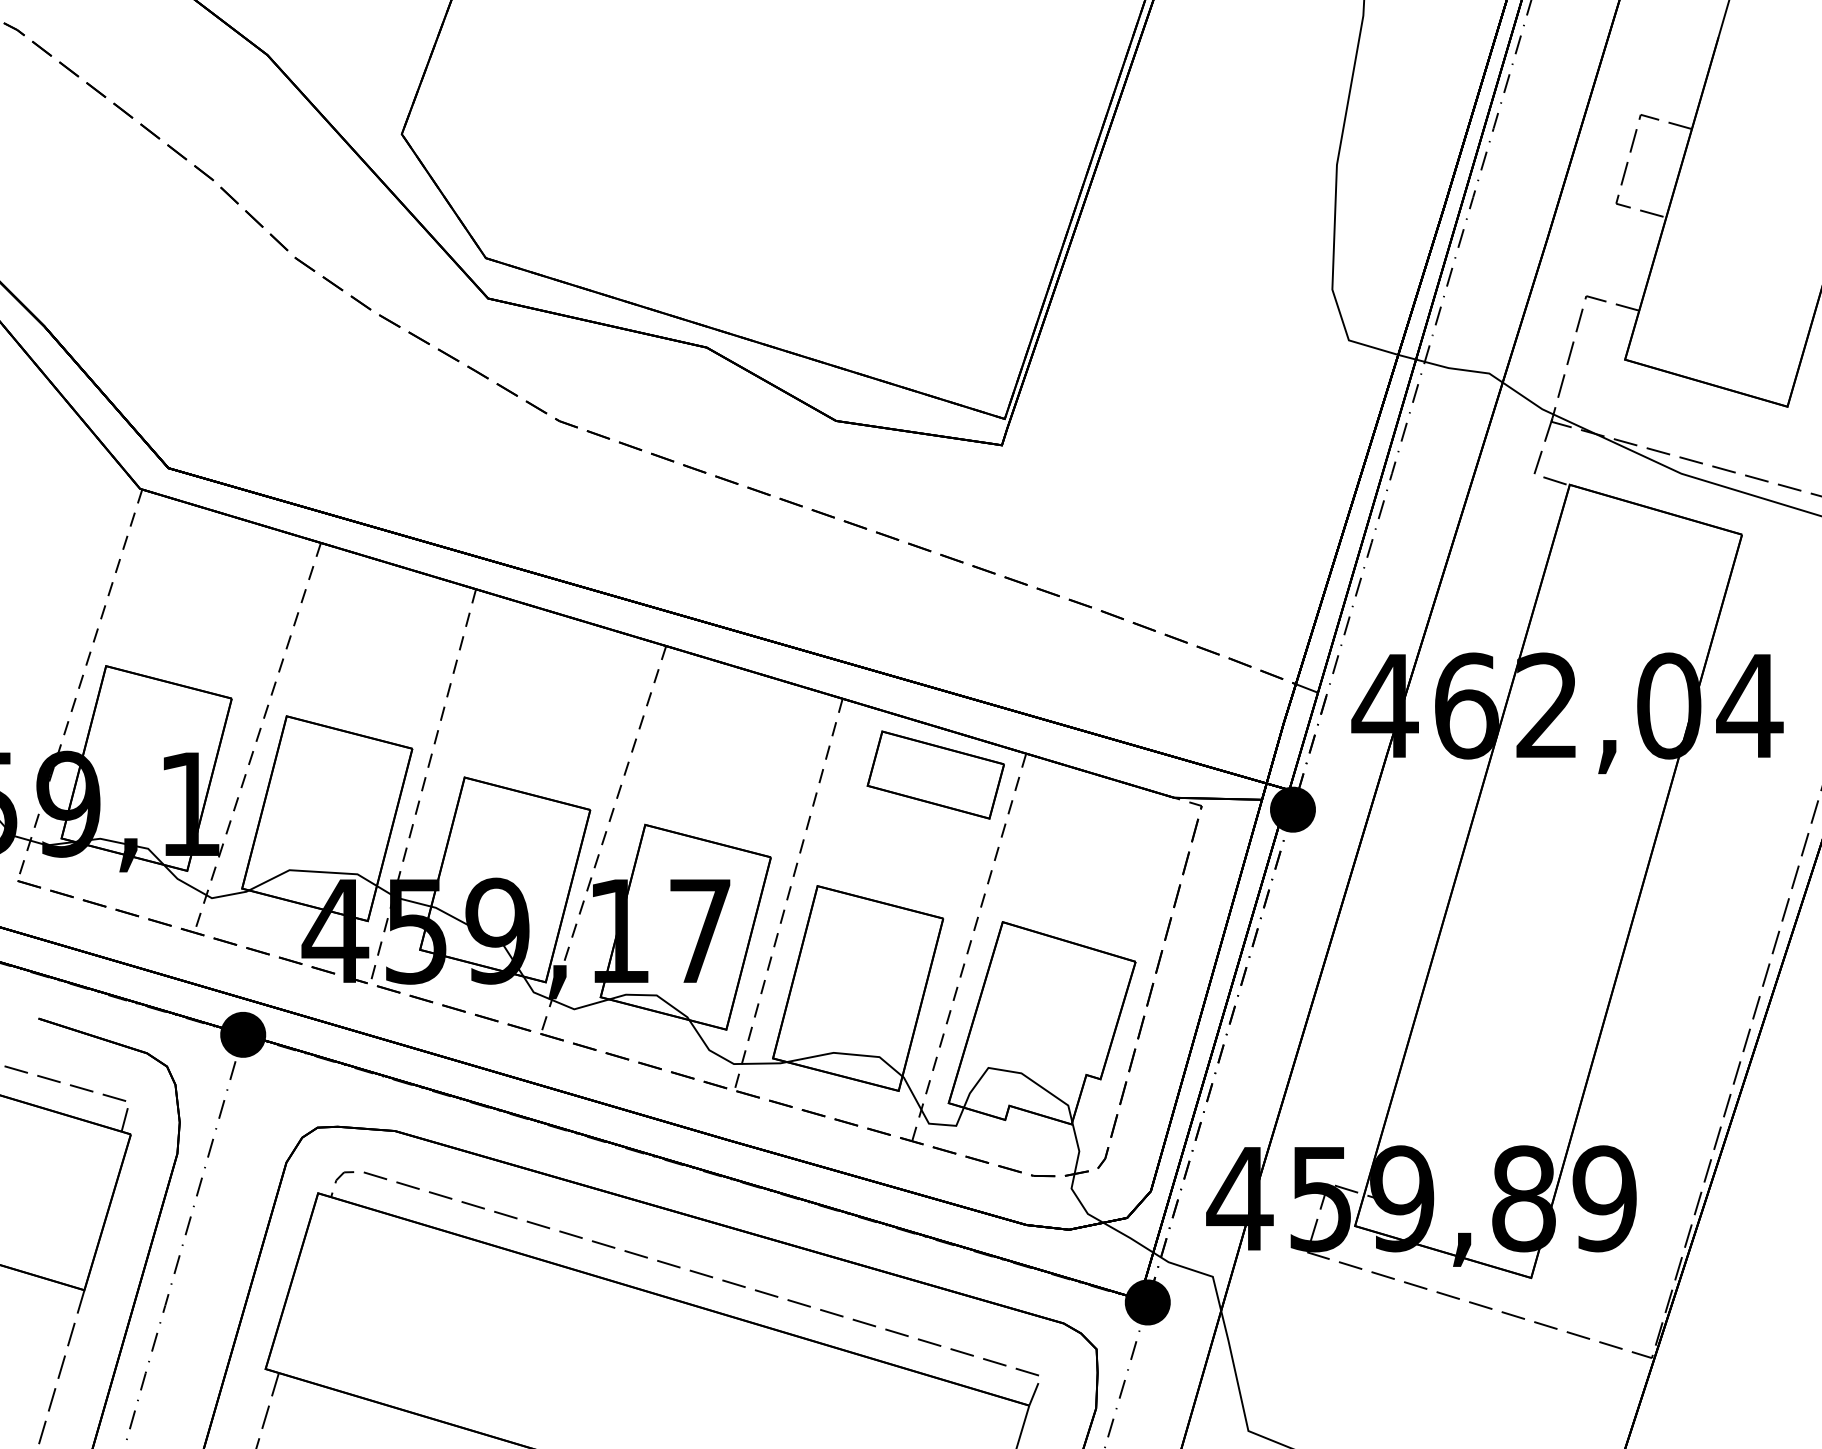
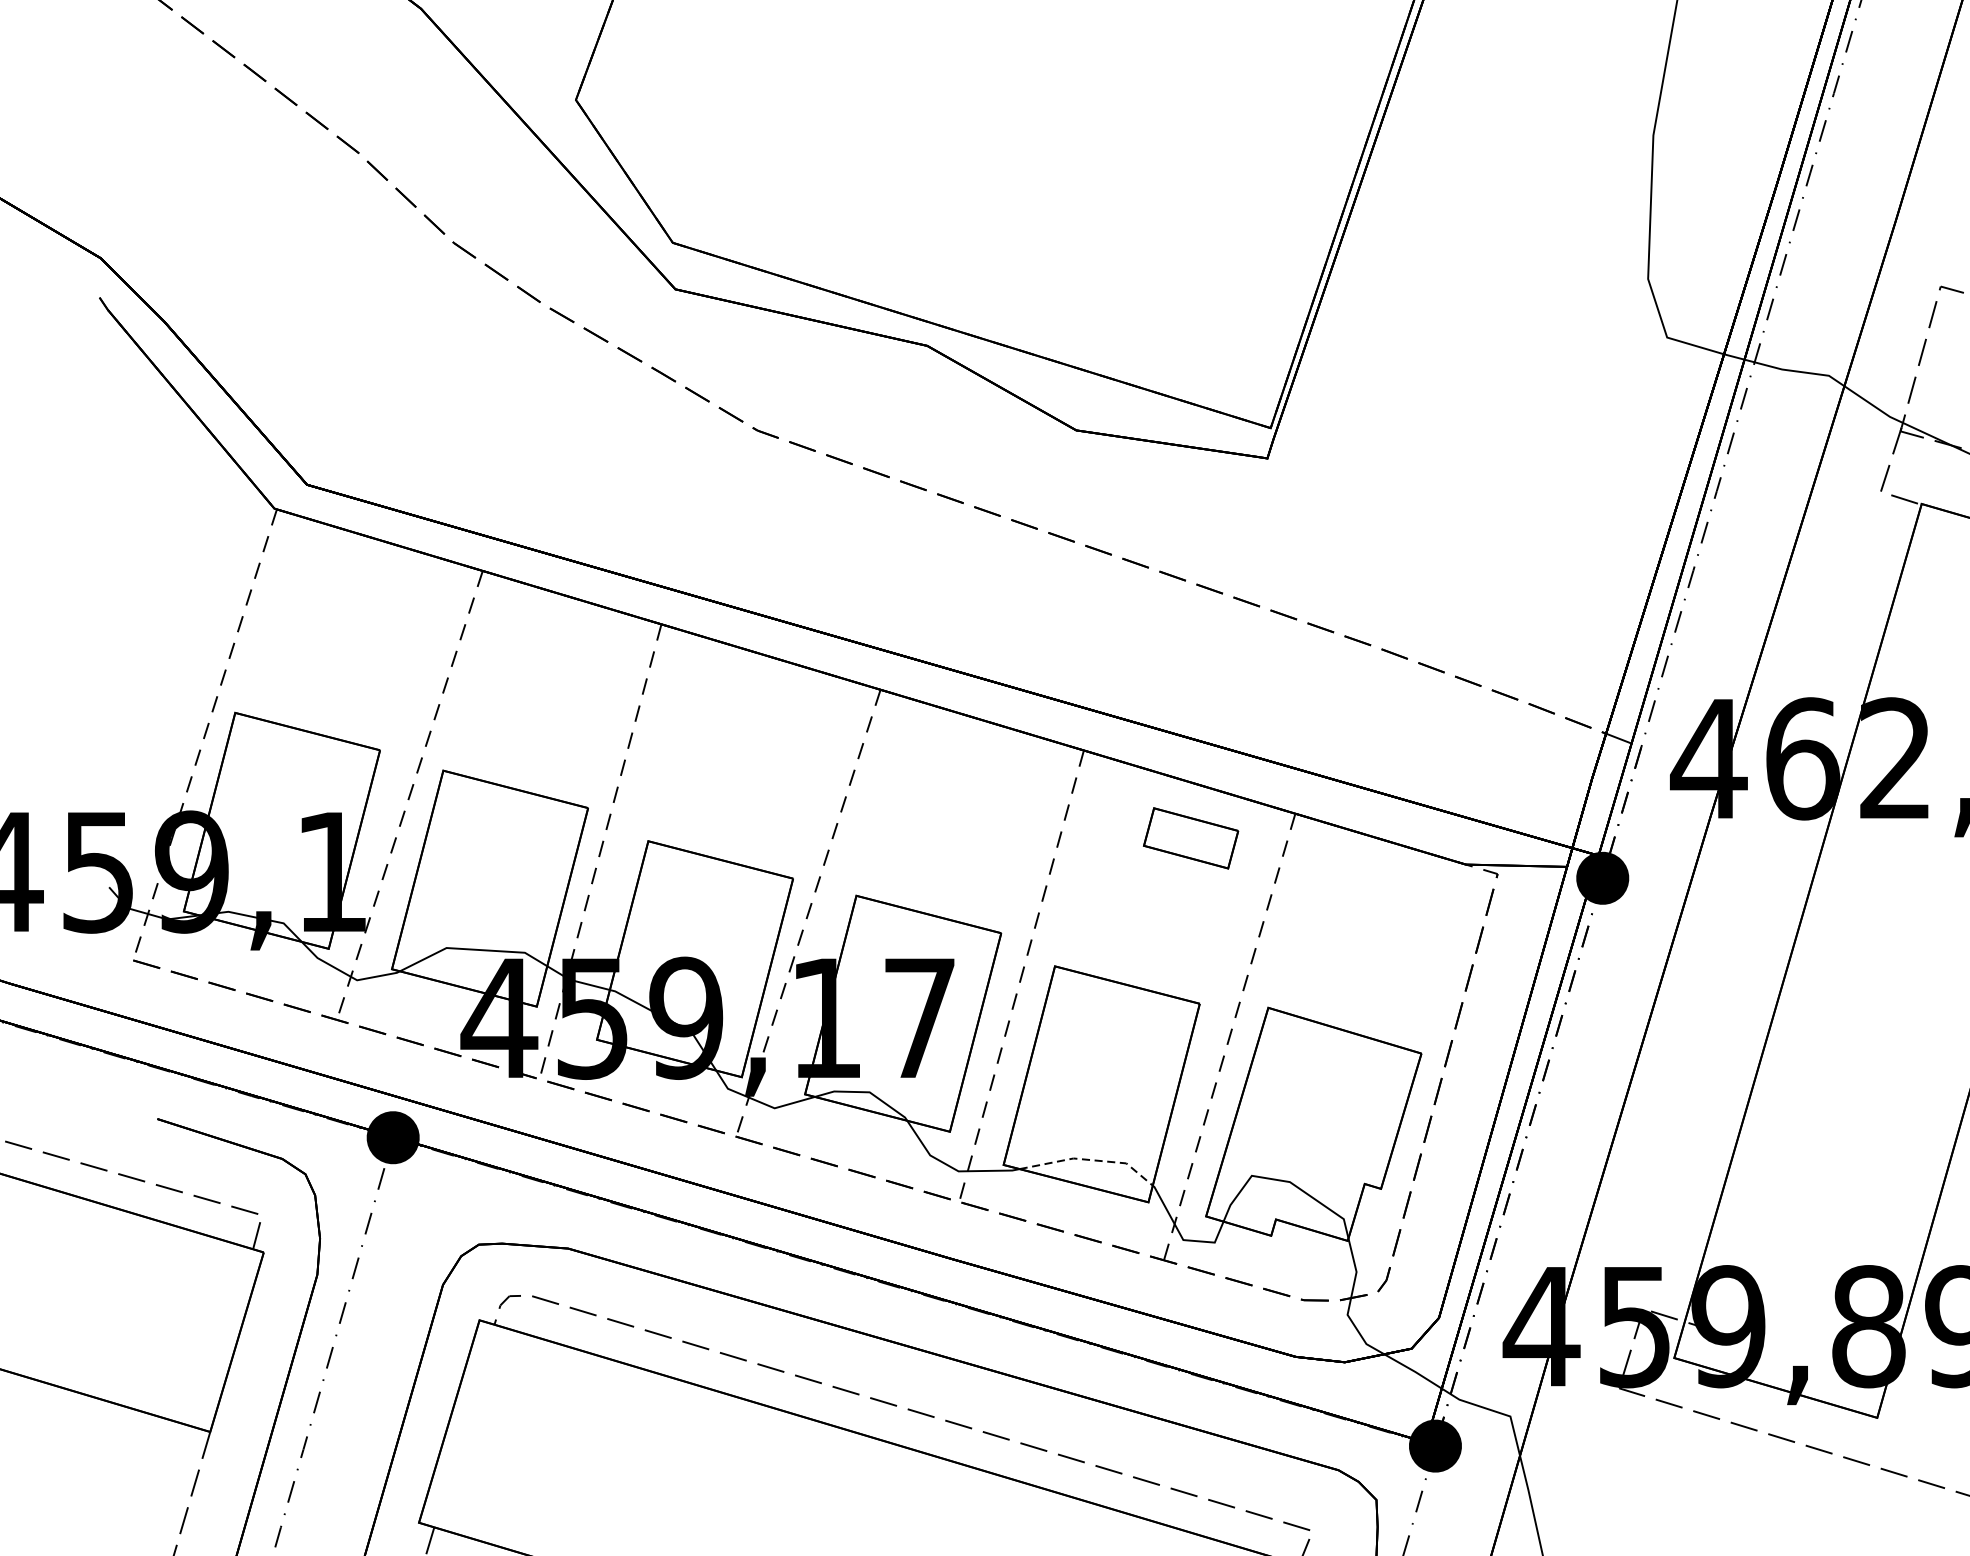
part: (935, 774) -> (1190, 837), size x0.6
line: (848, 1054) -> (1090, 1160), solid -> dashed

